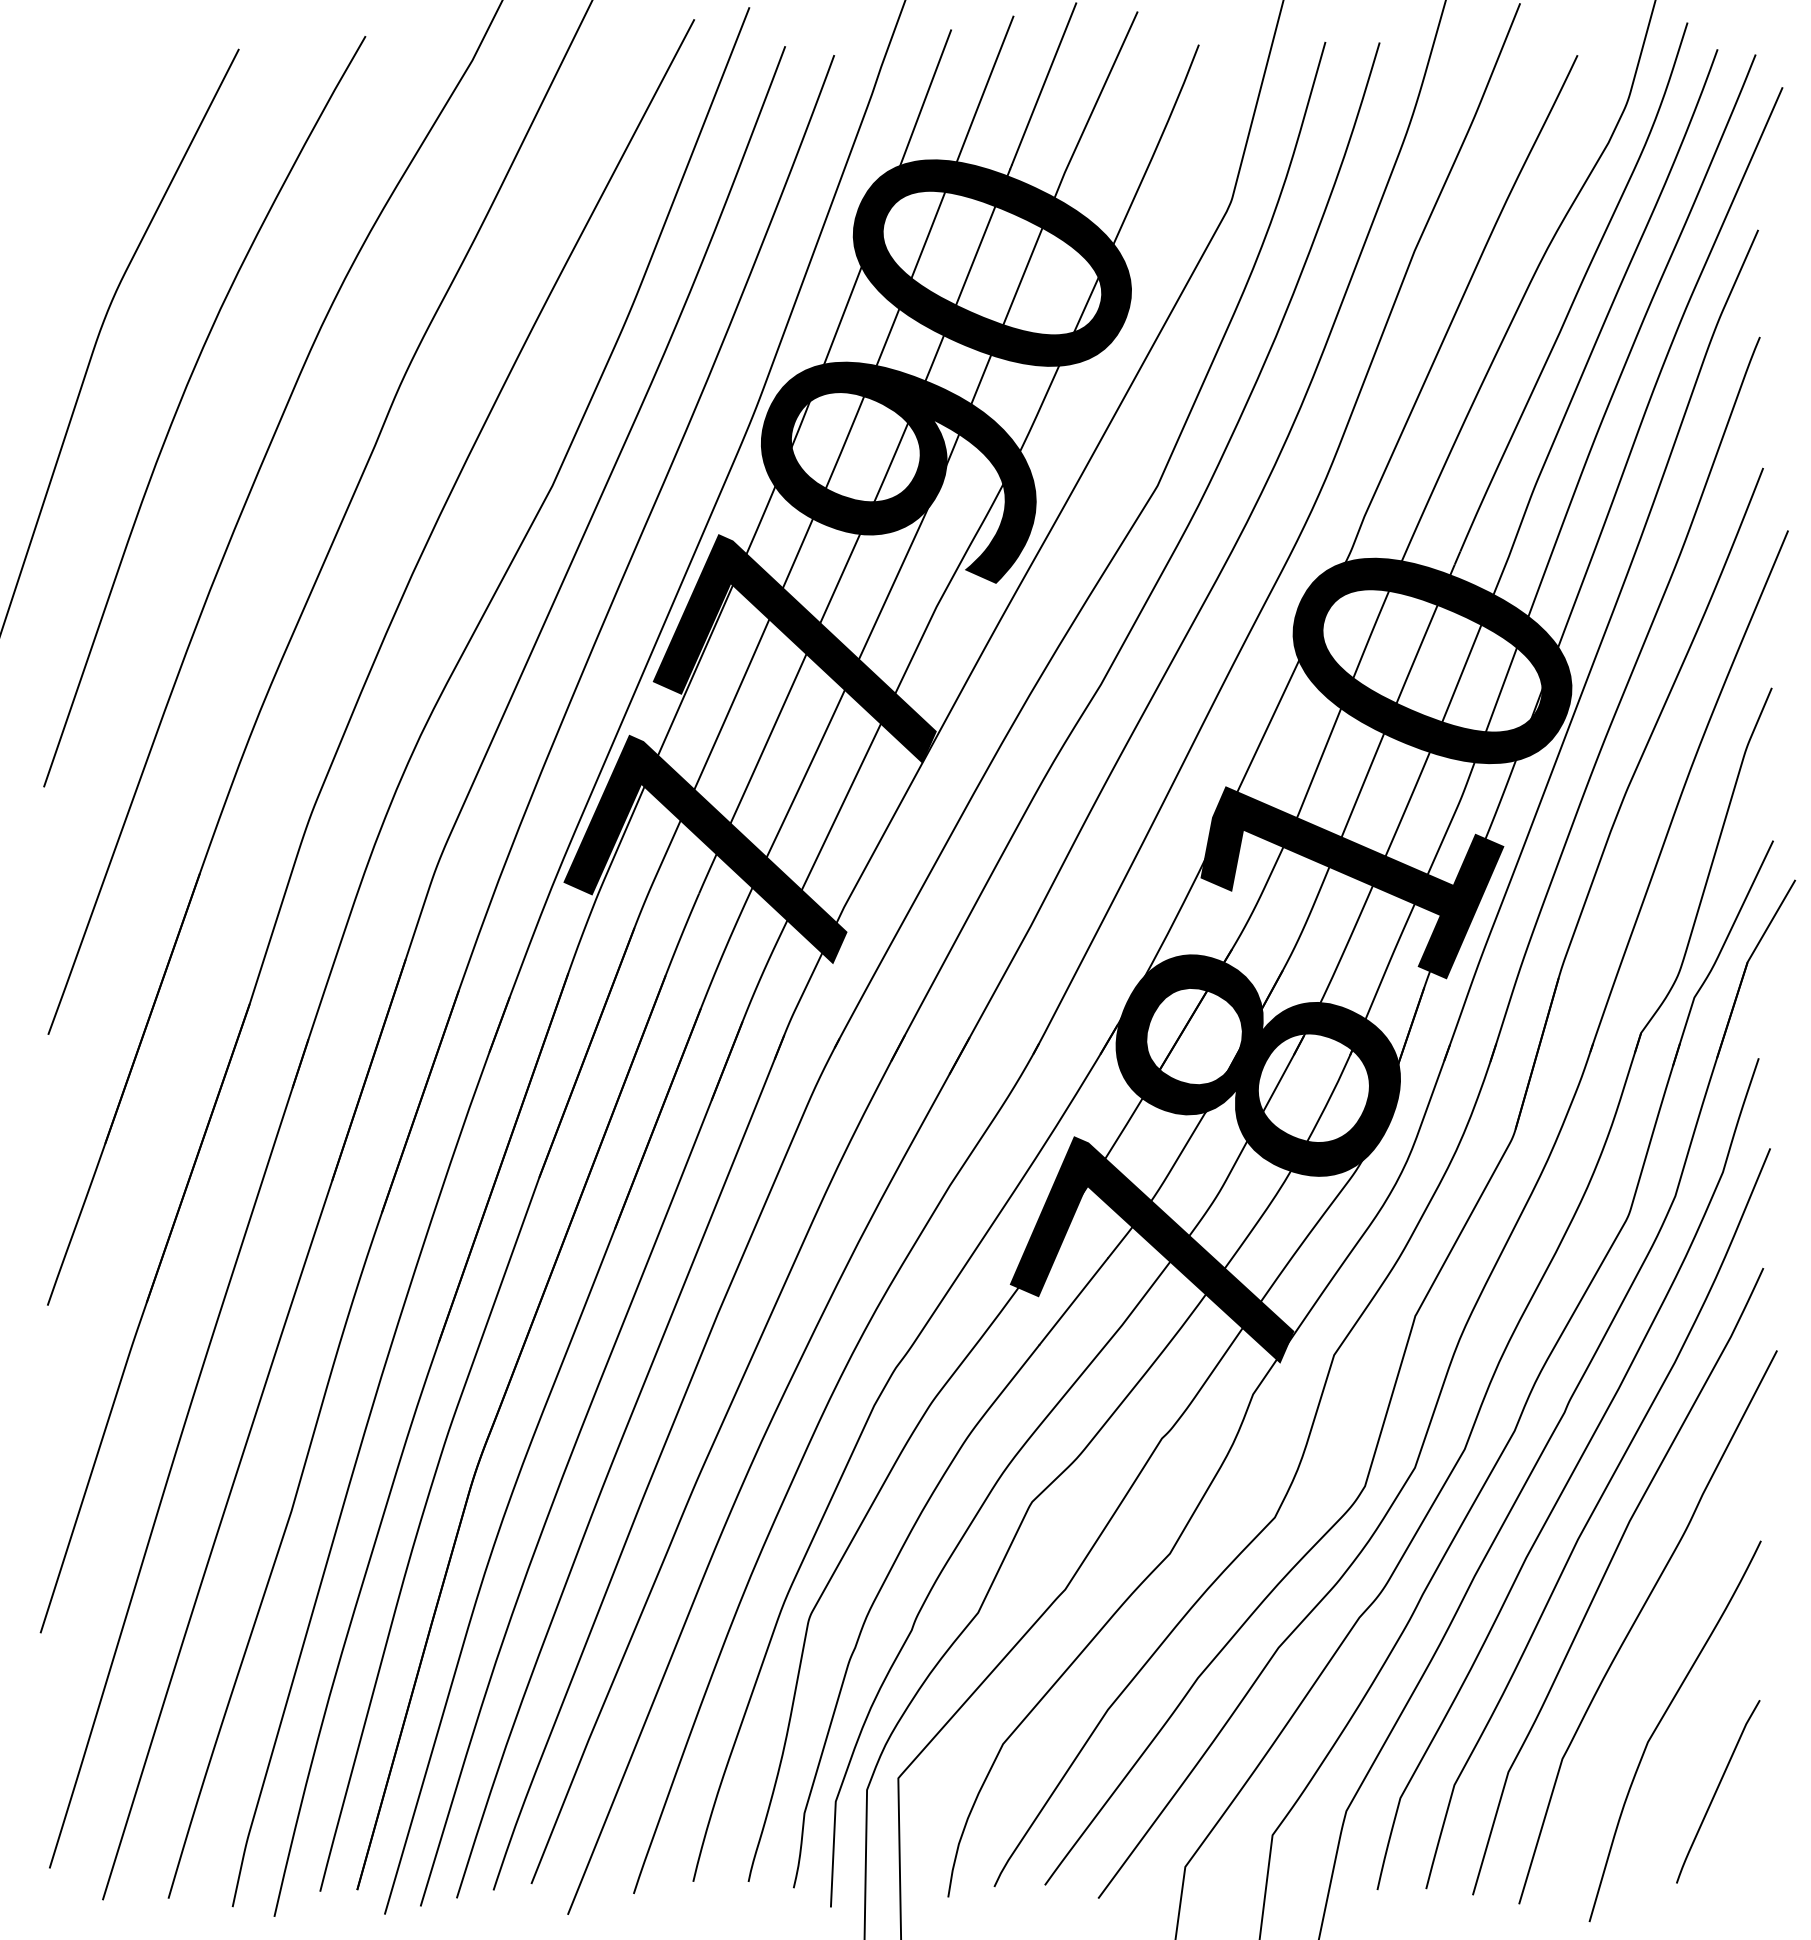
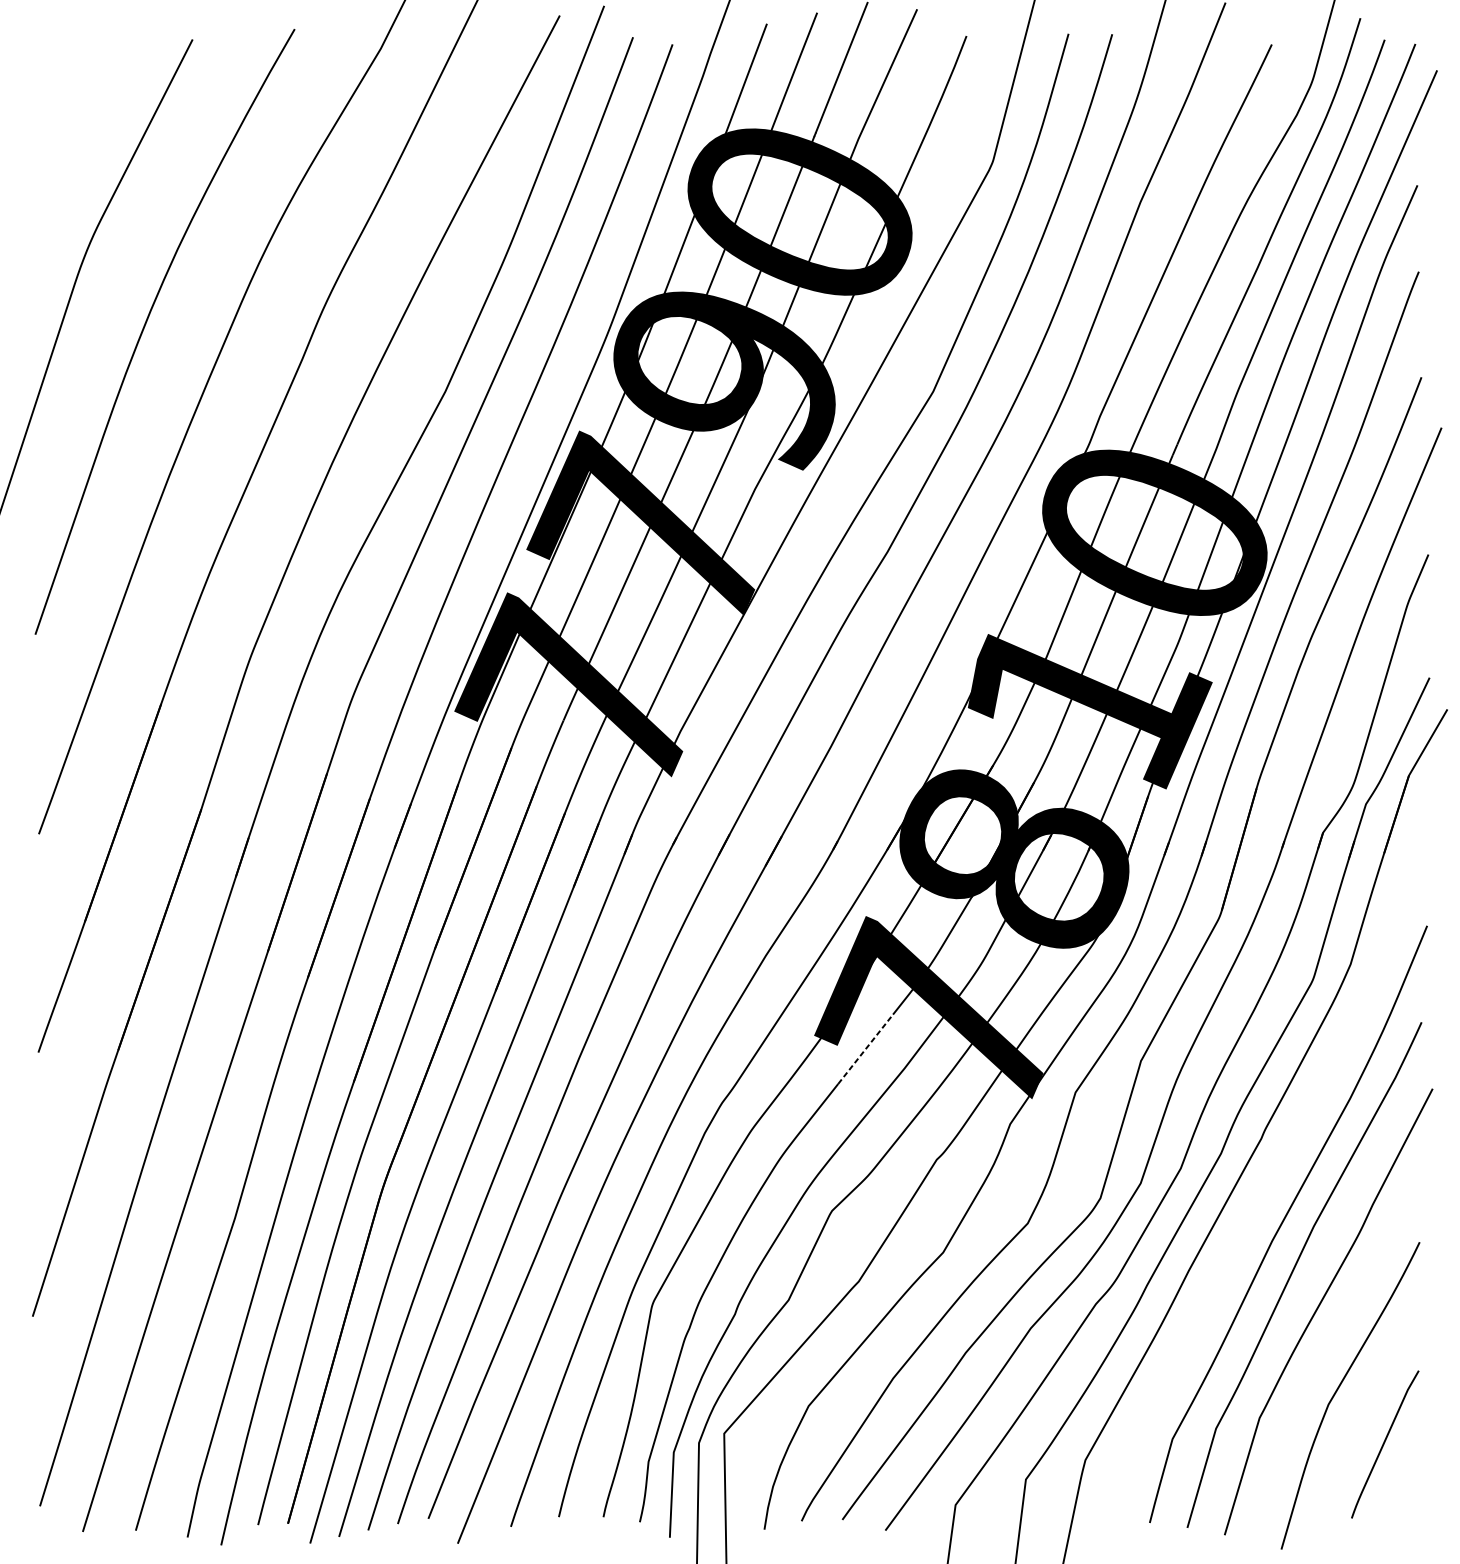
line: (1073, 1301) -> (865, 1049), solid -> dashed
curve: (1570, 1474) -> (1266, 1188), removed

